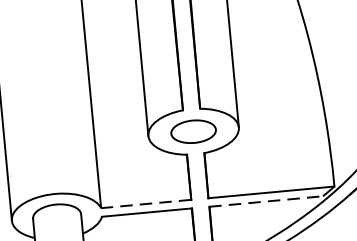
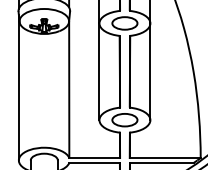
line: (267, 200) -> (162, 162), dashed -> solid
line: (145, 204) -> (94, 158), dashed -> solid

